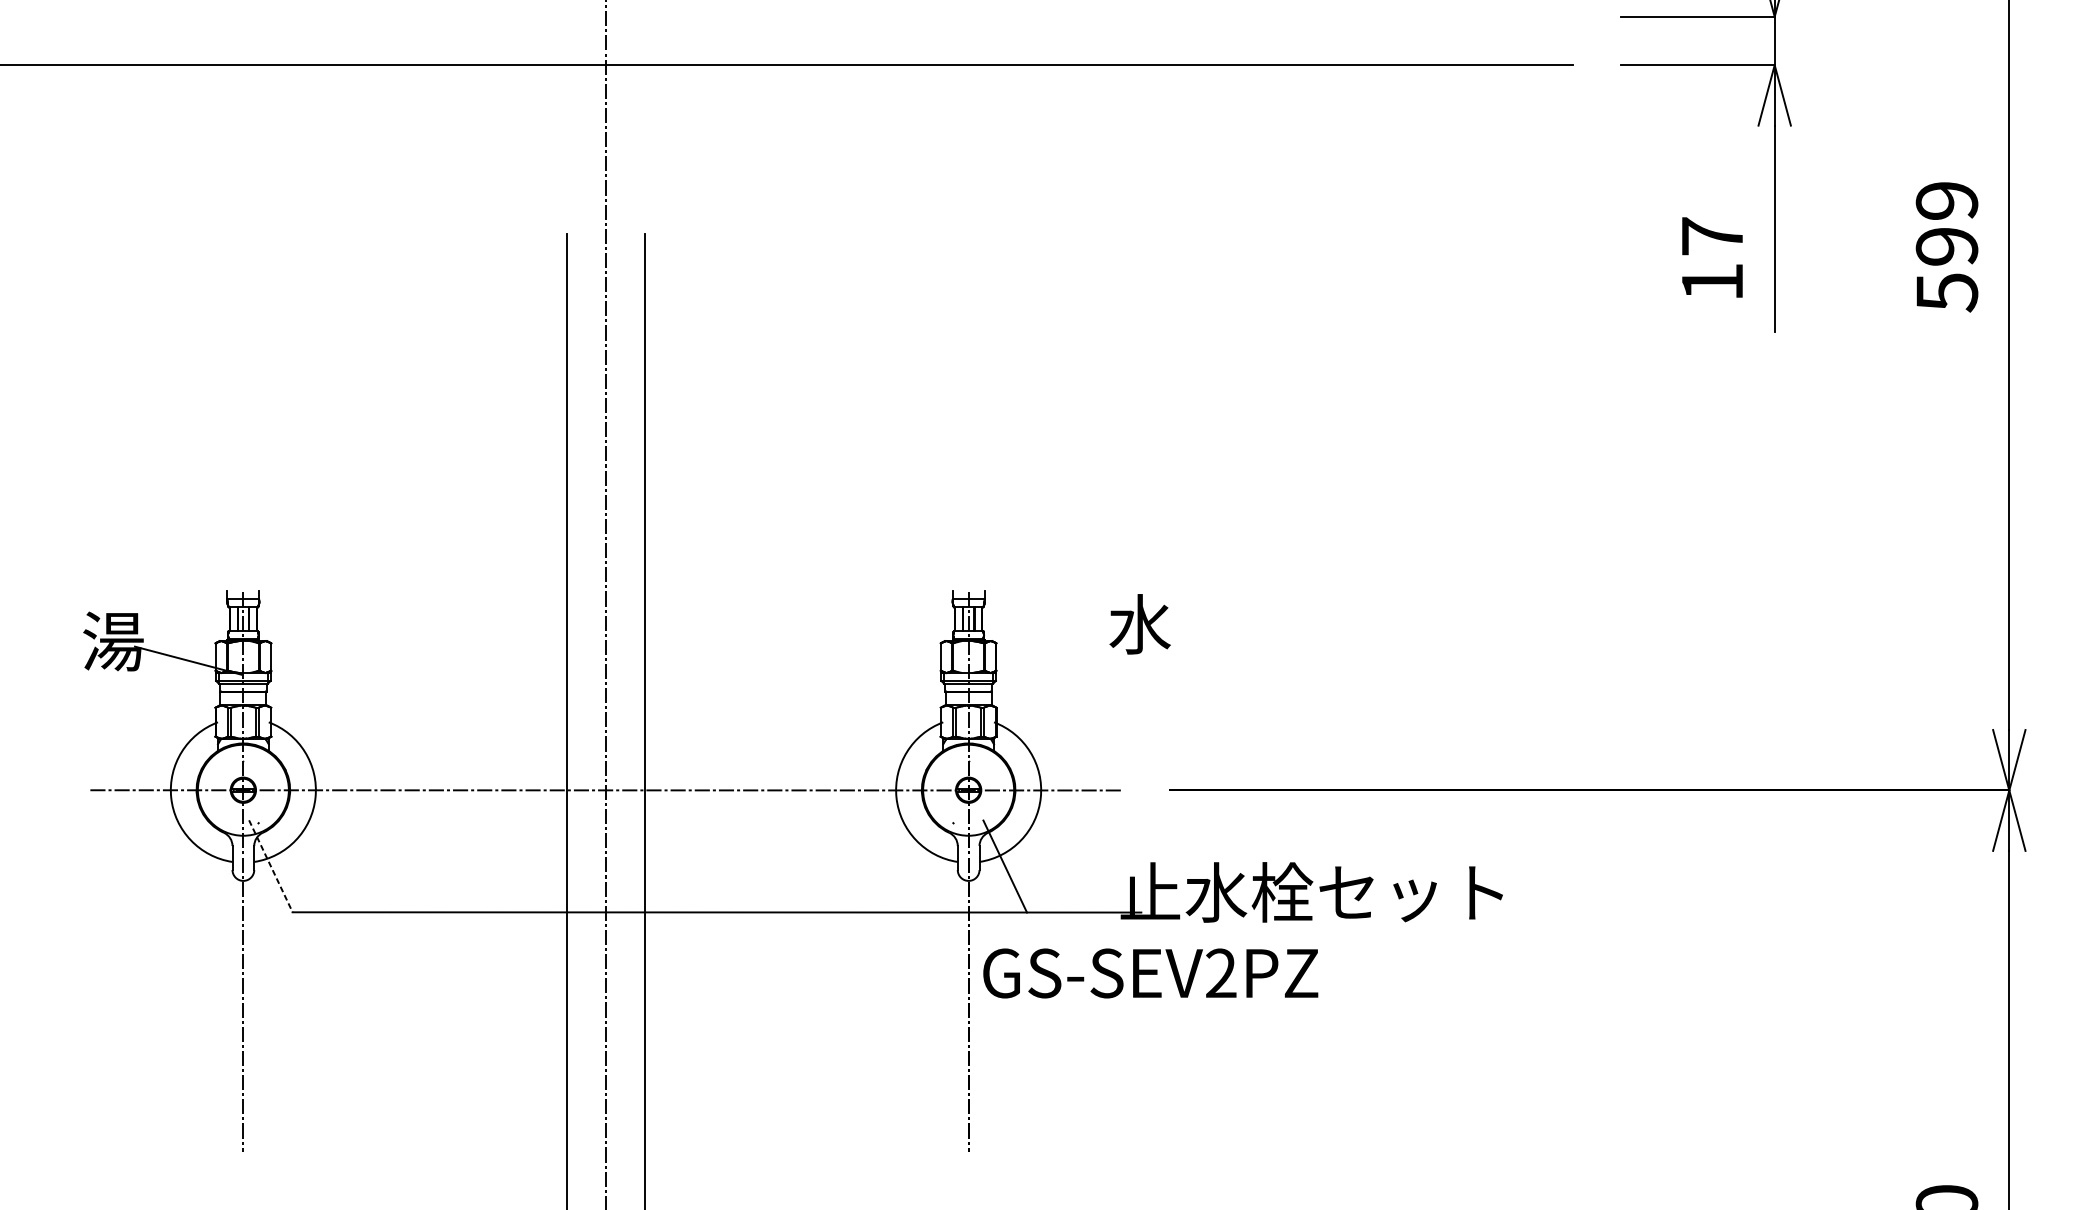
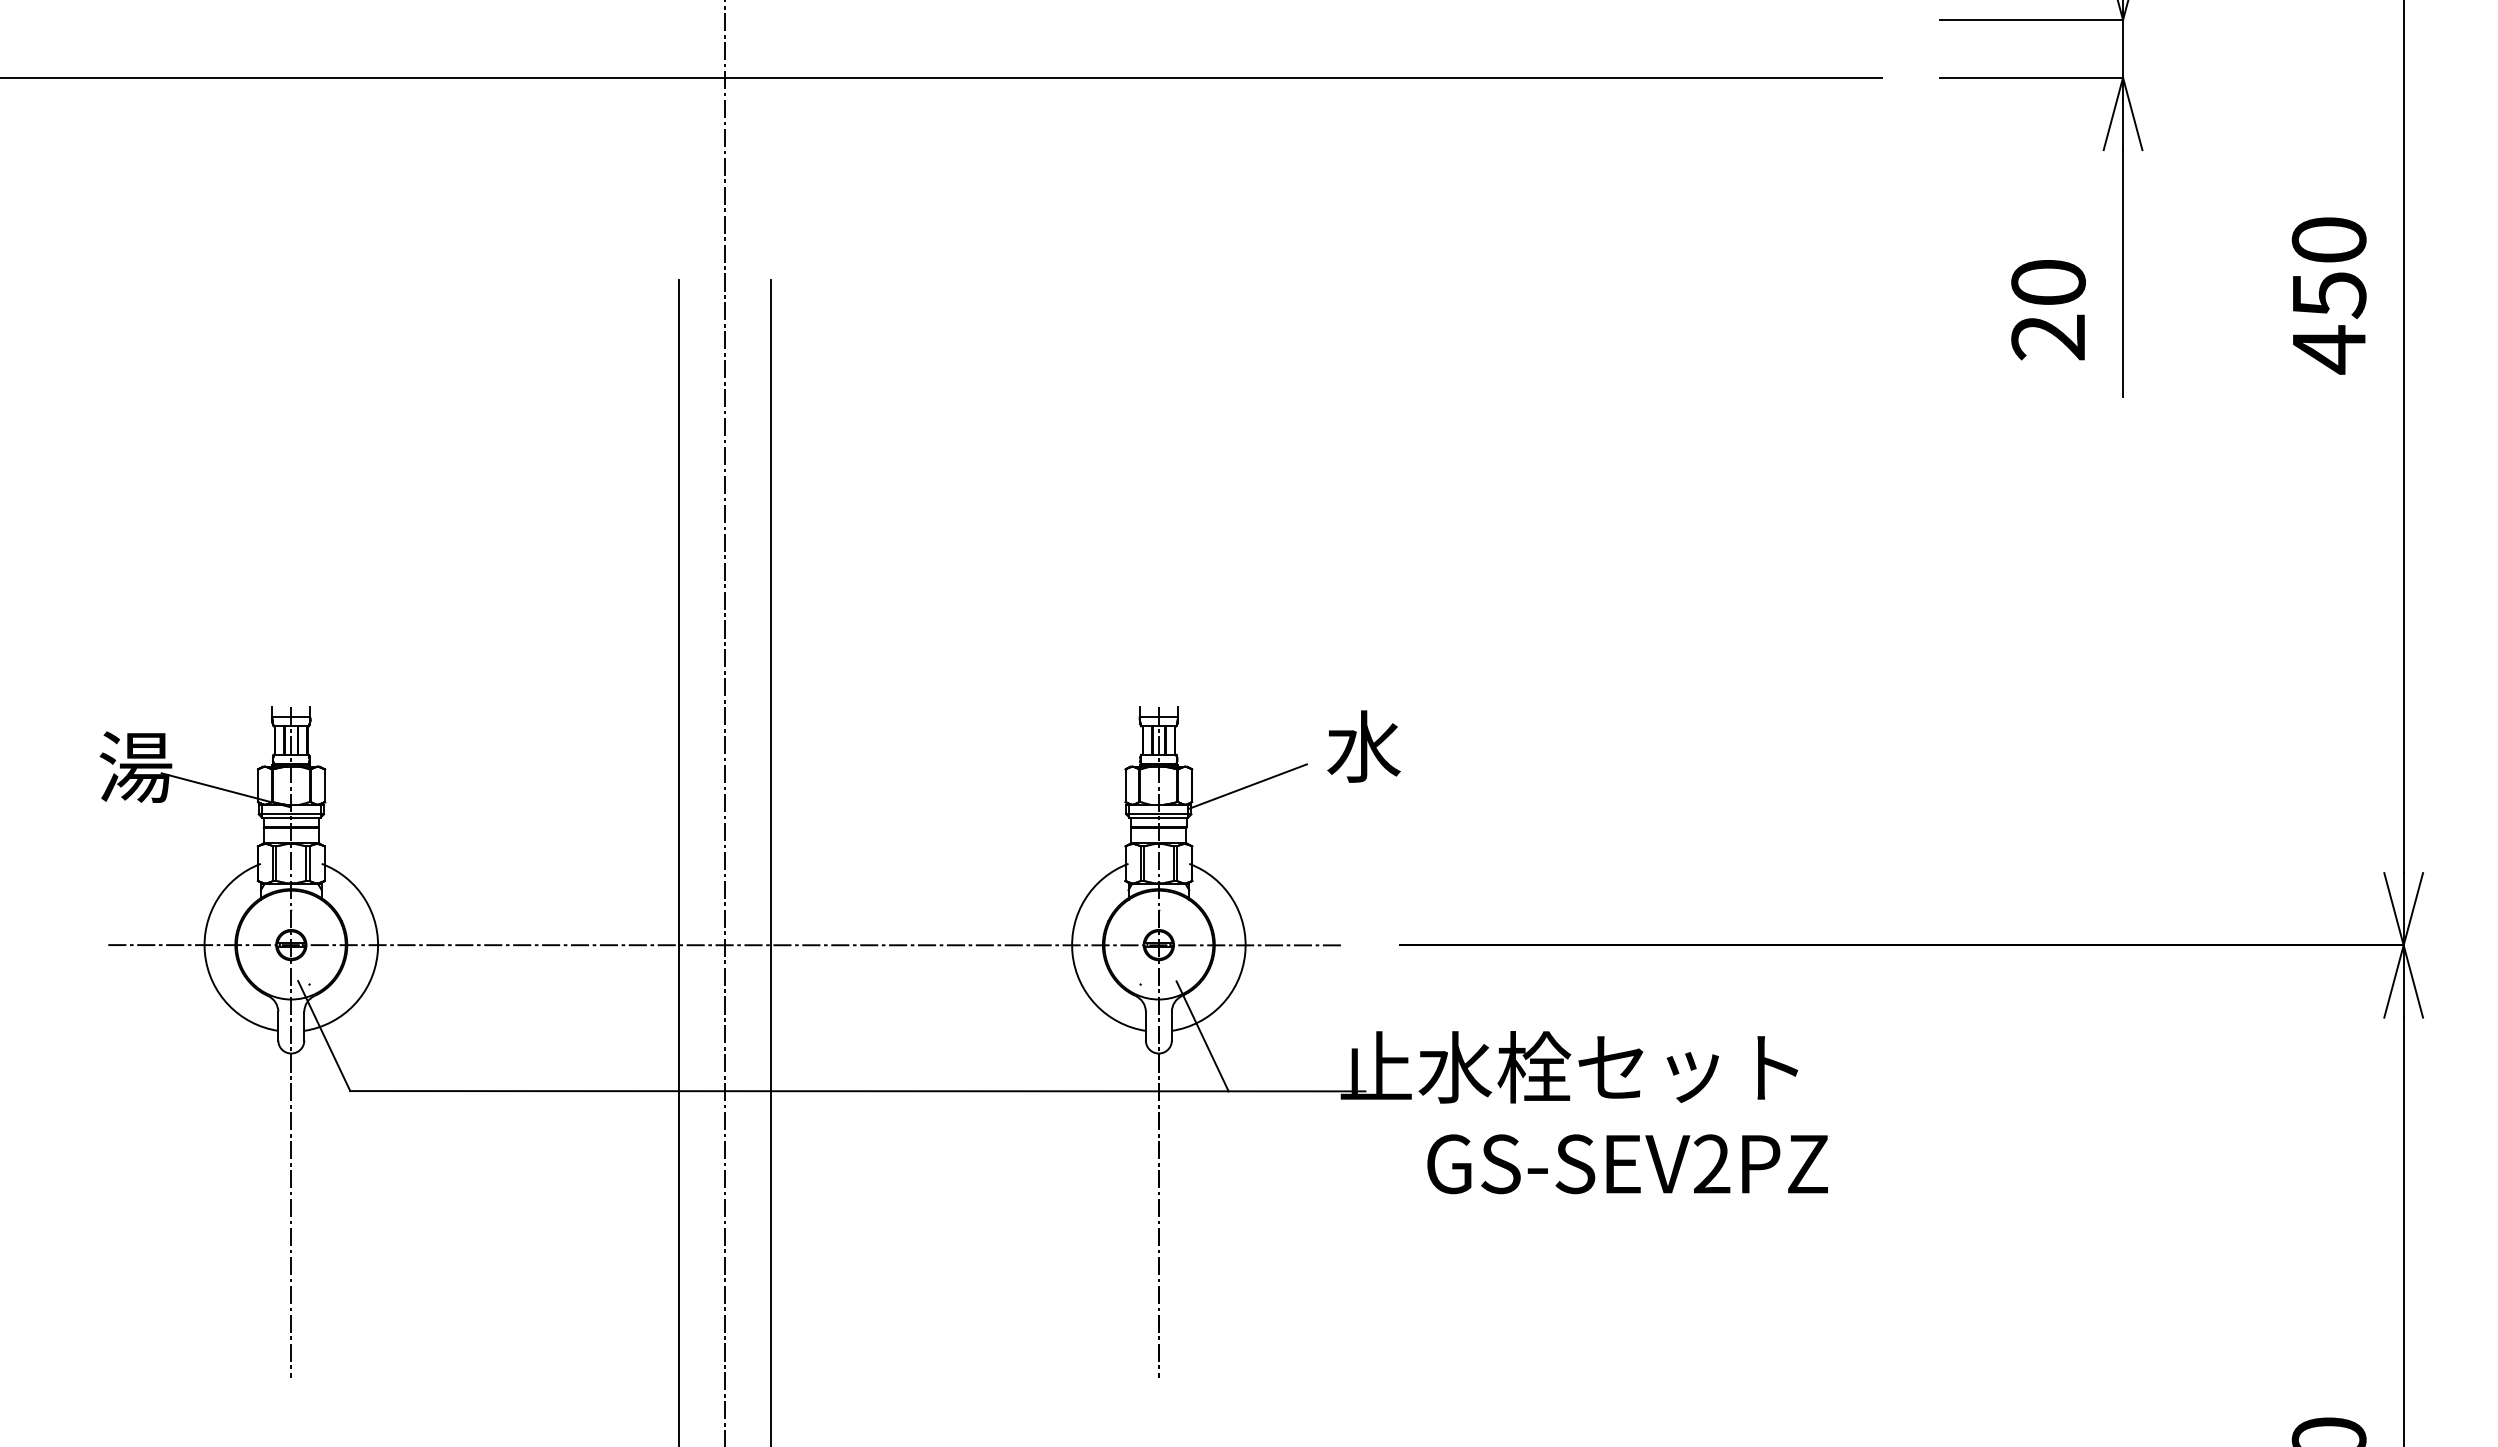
text: (1946, 247) -> (2328, 295), 599 -> 450
text: (1712, 258) -> (2048, 309), 17 -> 20
line: (1042, 657) -> (1247, 786), added
line: (271, 866) -> (324, 1036), dashed -> solid
text: (1150, 973) -> (1627, 1164), moved

